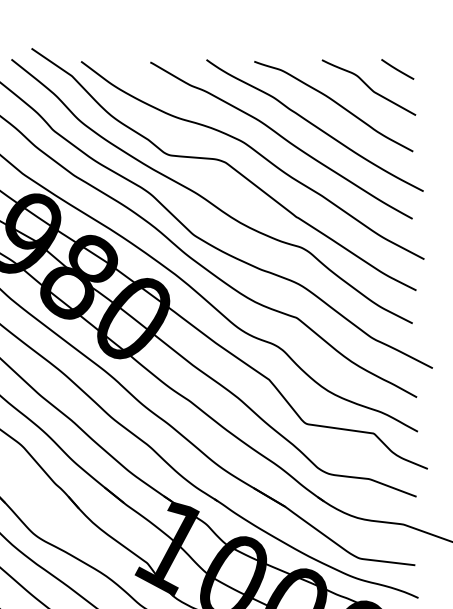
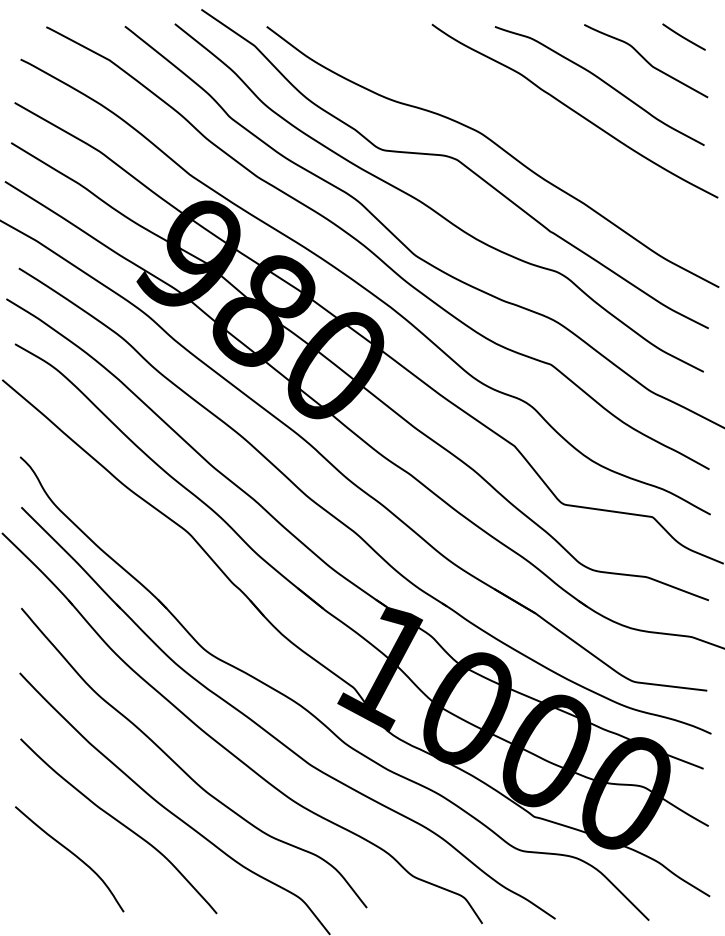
curve: (281, 138) -> (531, 127), removed

